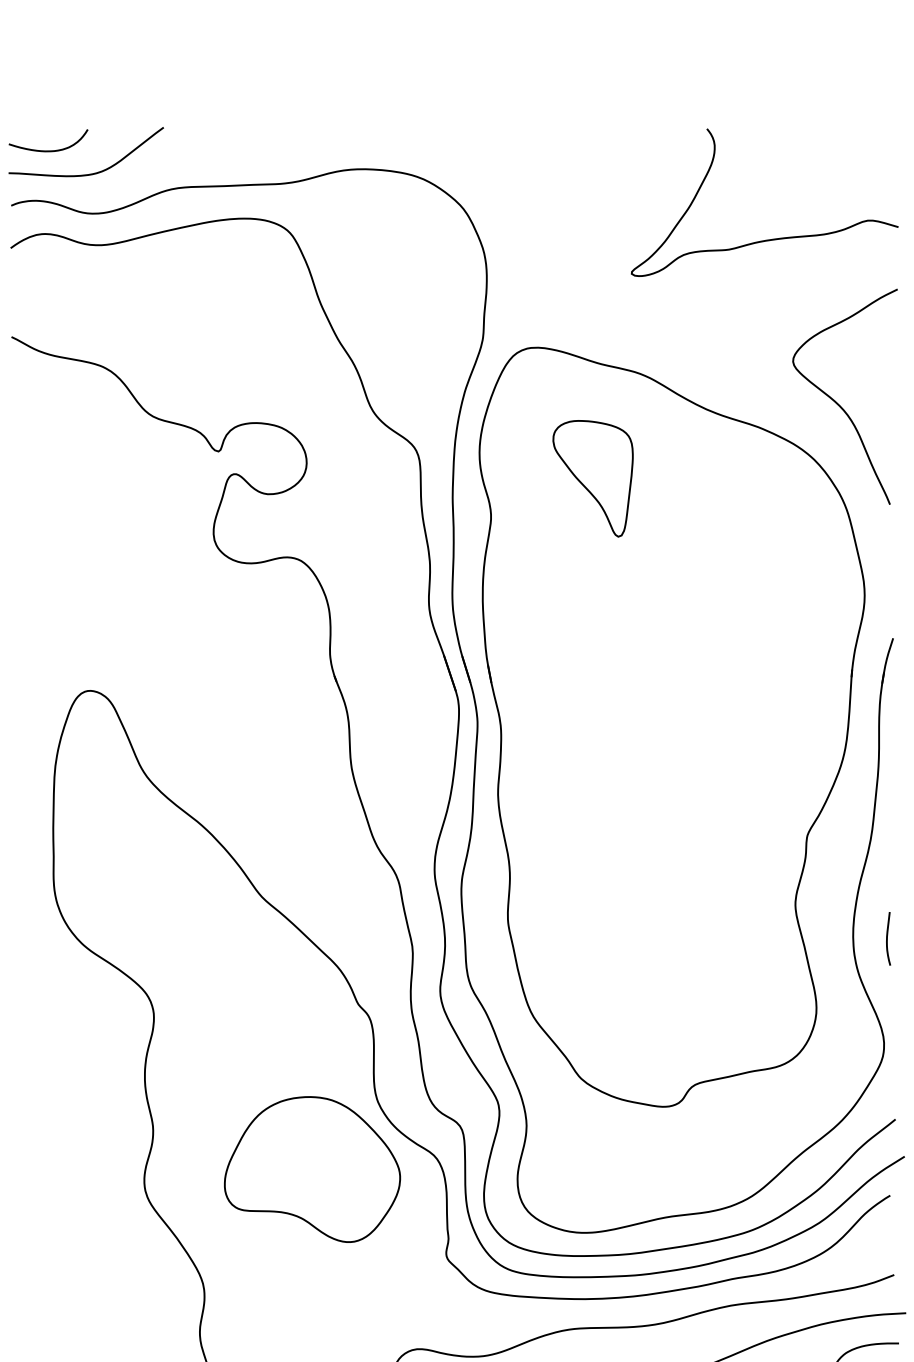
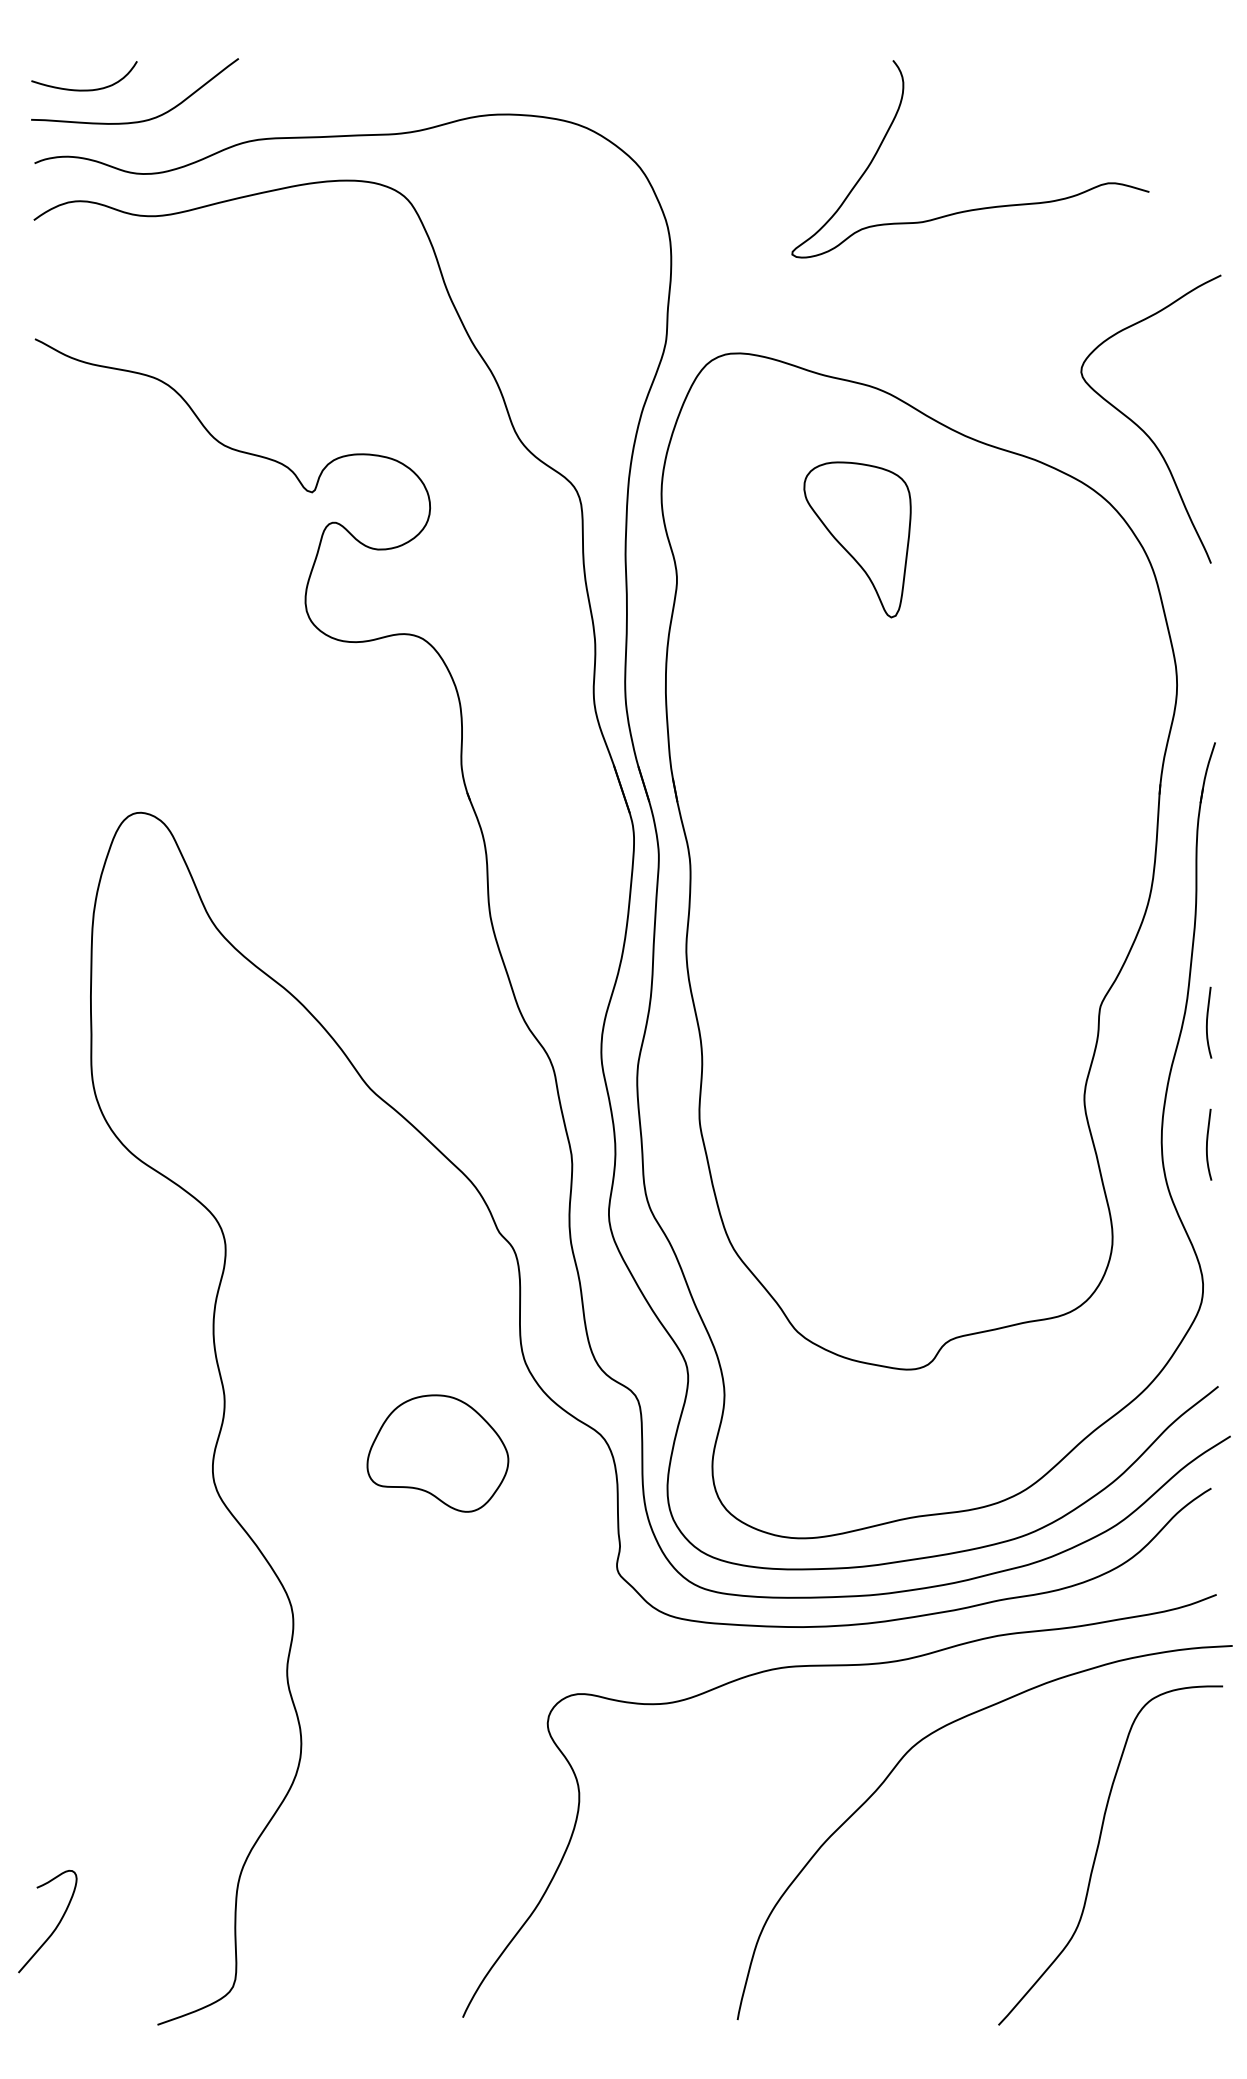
curve: (773, 238) -> (981, 207), moved
part: (593, 478) -> (857, 539), moved
curve: (887, 847) -> (1207, 1022), added
part: (312, 1169) -> (437, 1453), size x0.6

